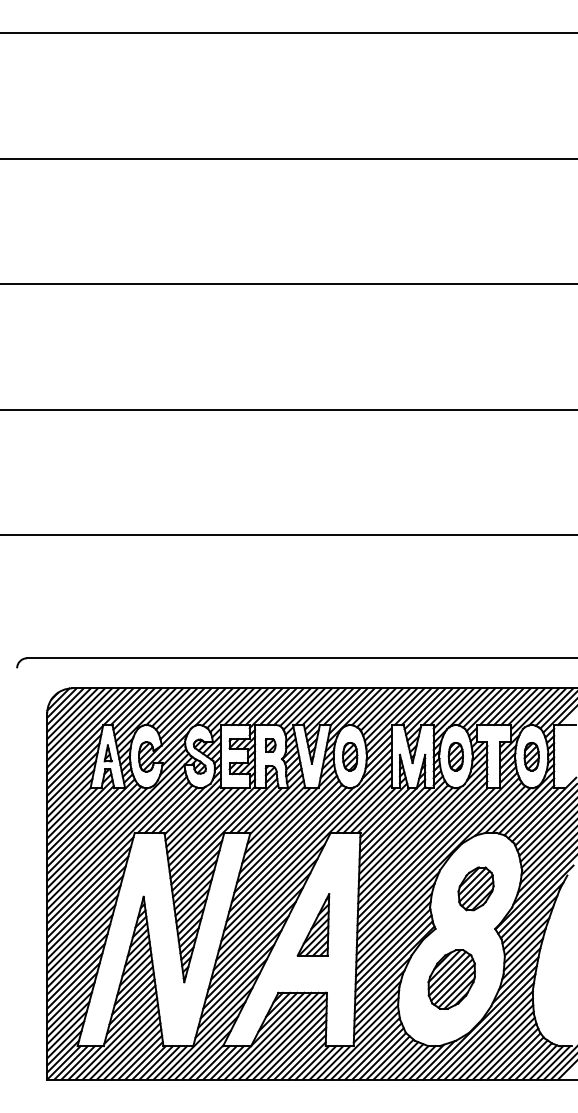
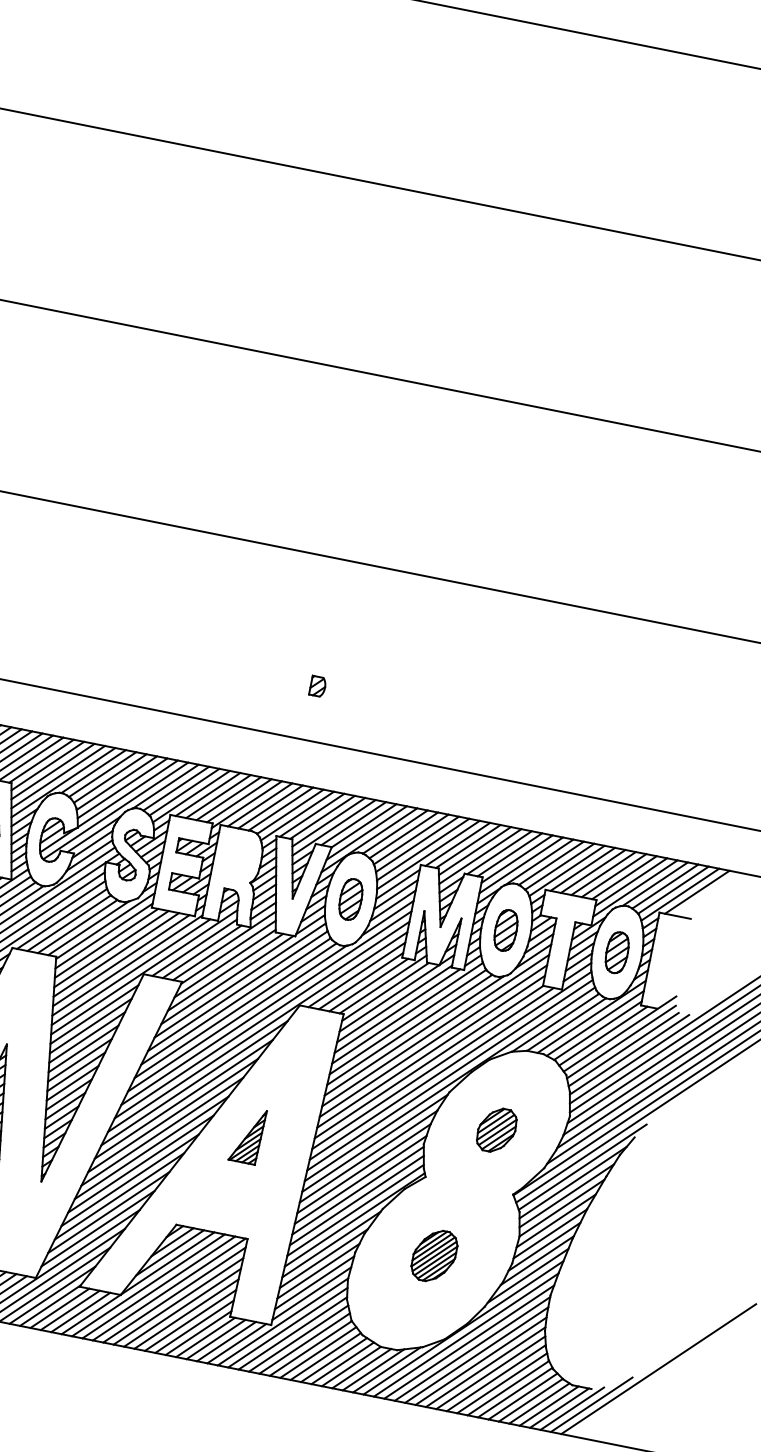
part: (270, 745) -> (317, 686), moved
part: (475, 888) -> (496, 1129), size x0.7
part: (313, 924) -> (247, 1134), size x0.6
part: (451, 979) -> (434, 1255), size x0.6

